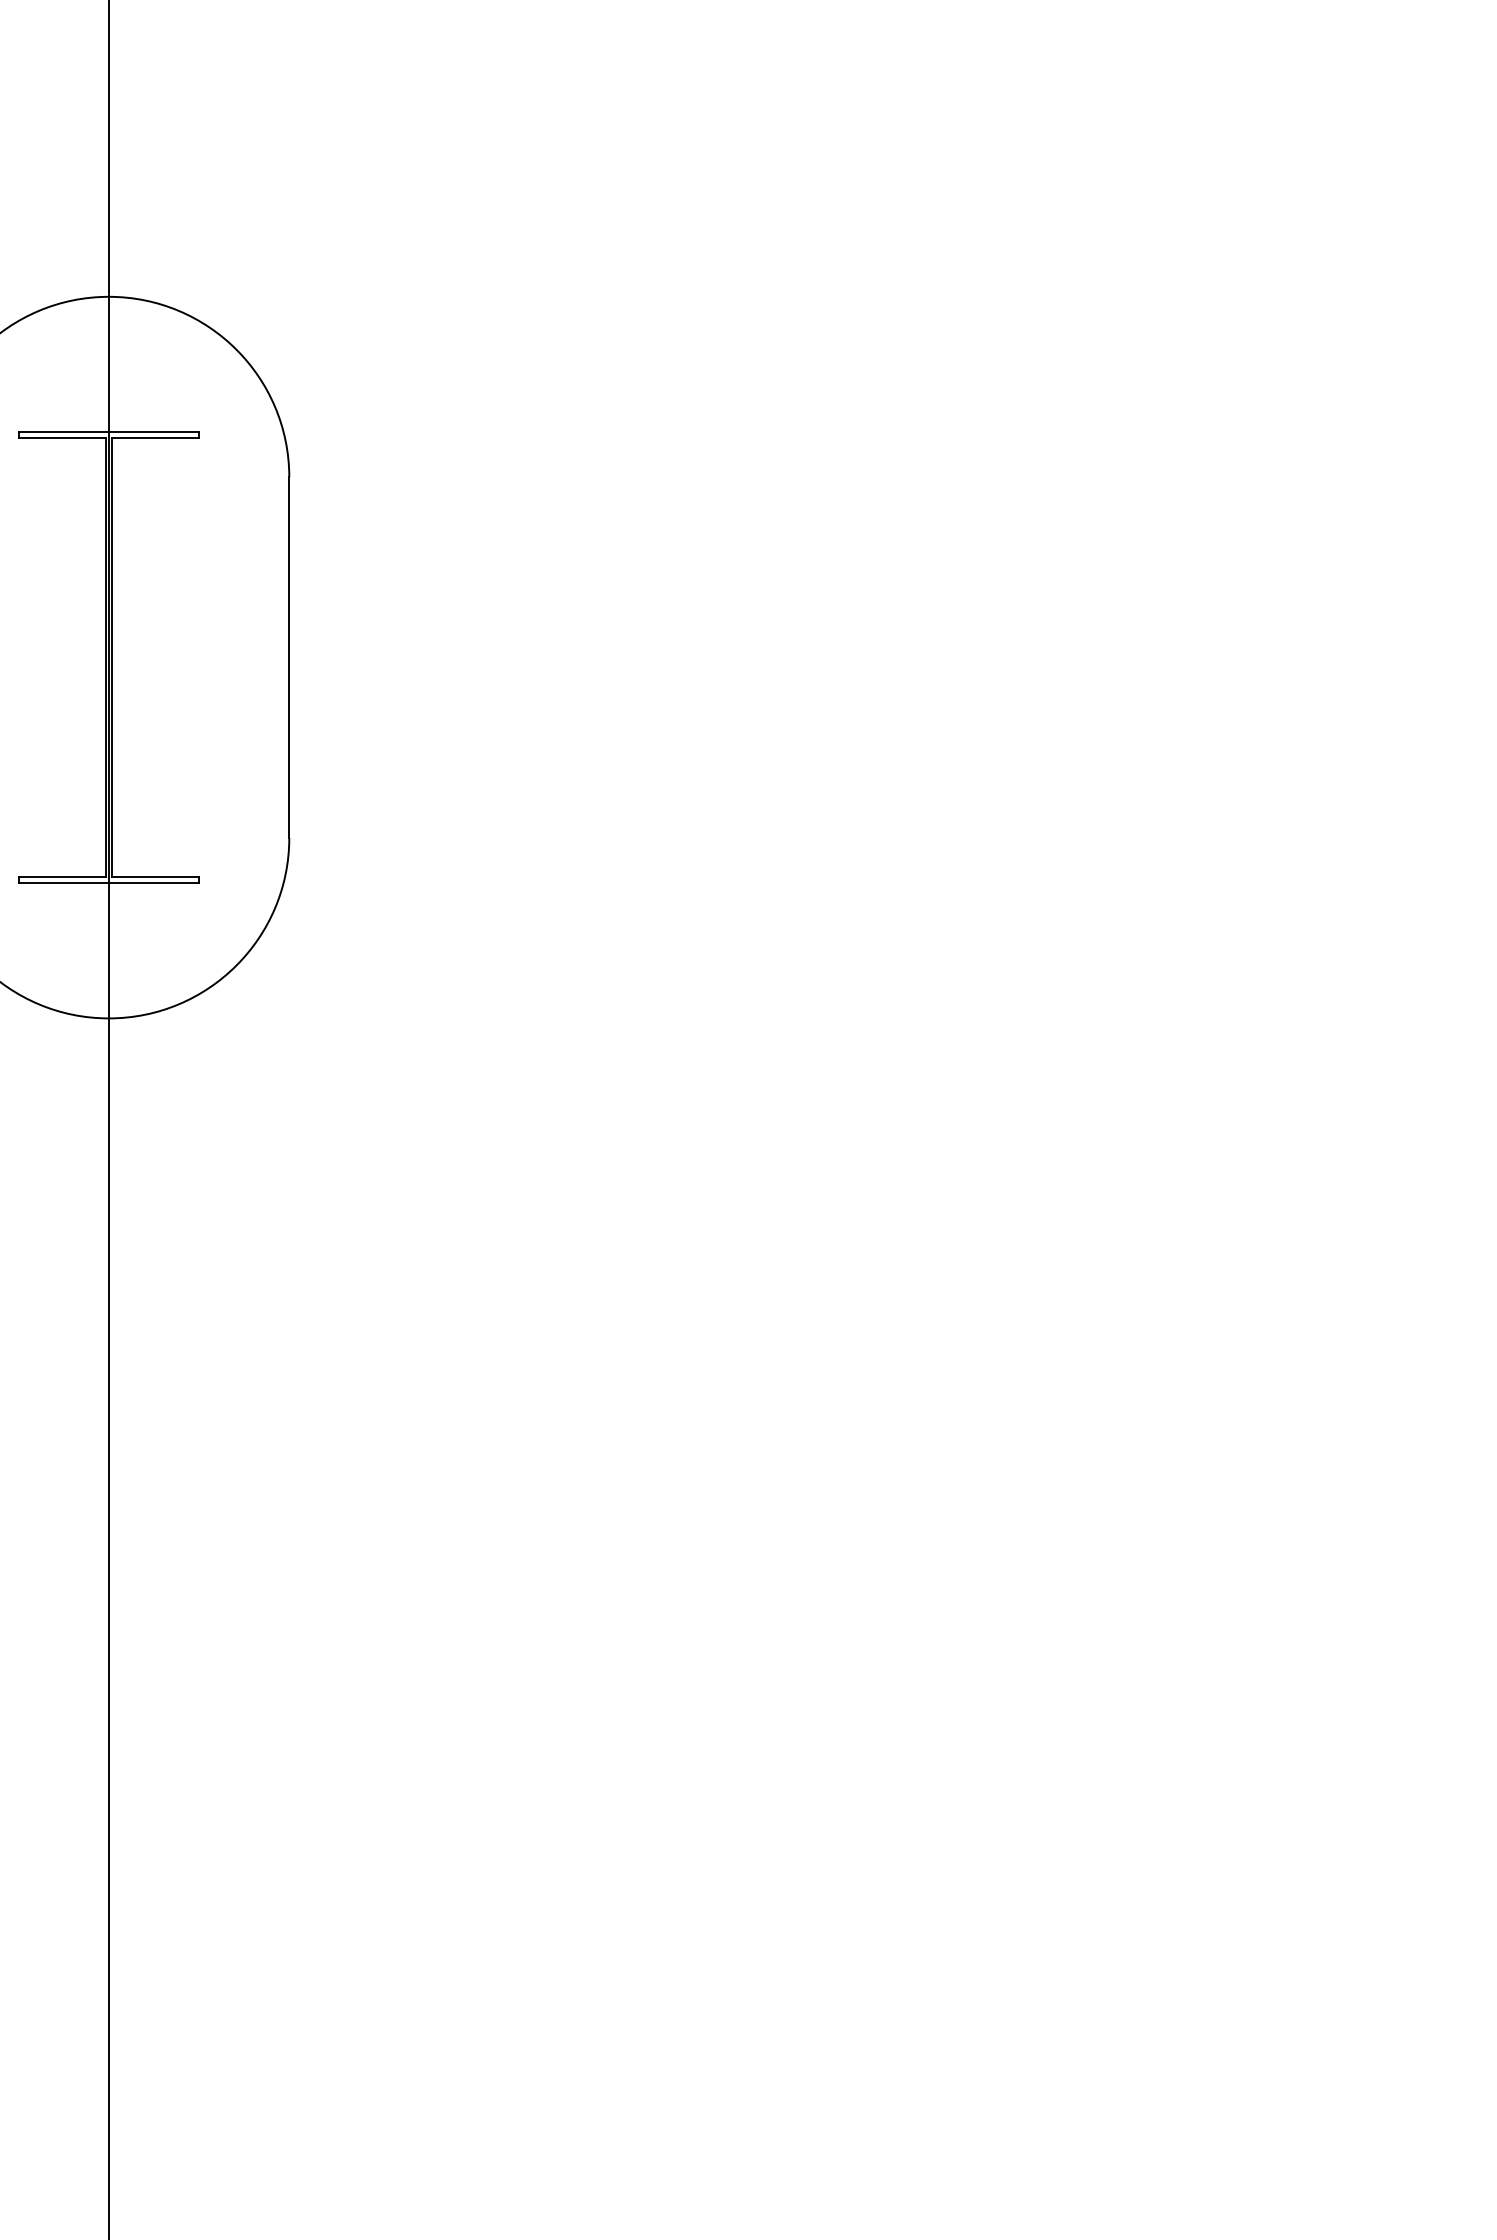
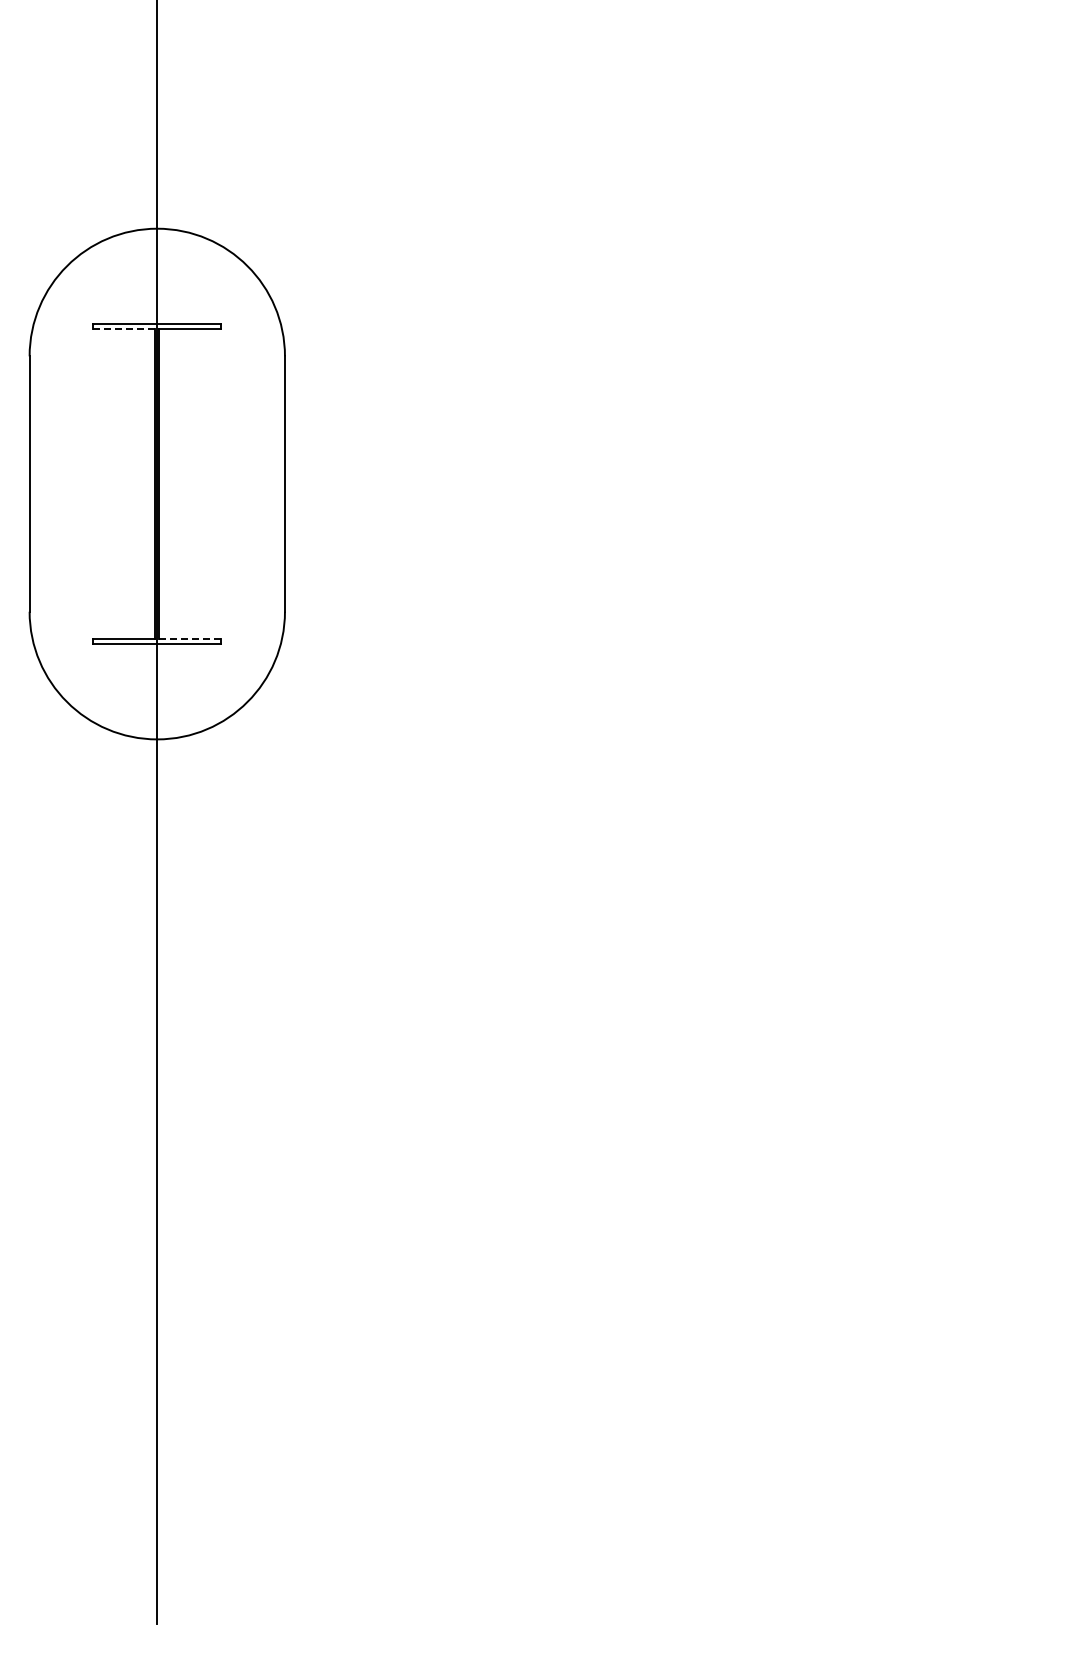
line: (62, 437) -> (124, 328), solid -> dashed
line: (155, 877) -> (190, 639), solid -> dashed

